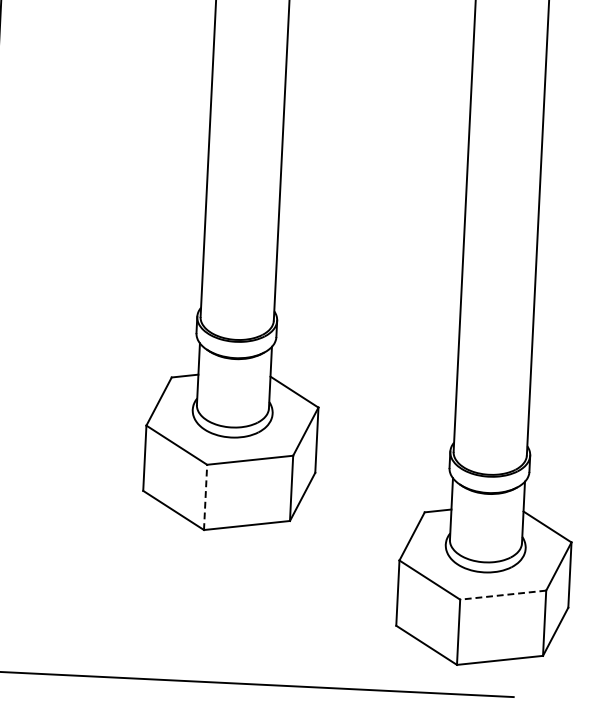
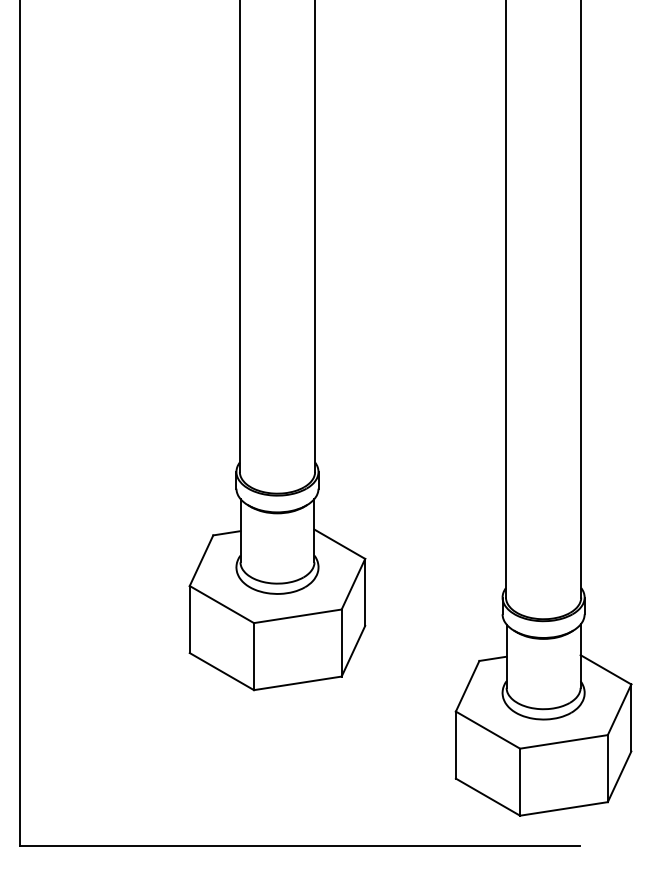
line: (206, 497) -> (254, 656), dashed -> solid
line: (502, 594) -> (563, 741), dashed -> solid

